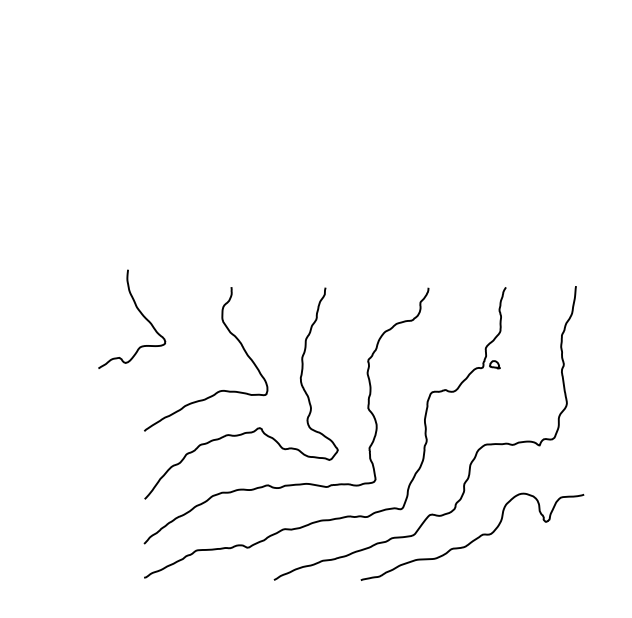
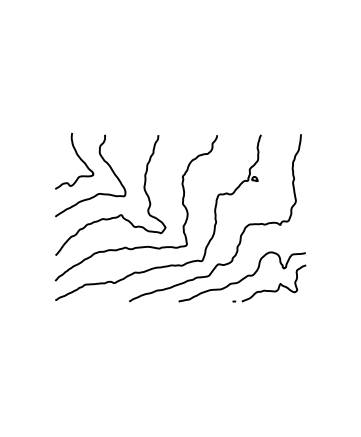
curve: (141, 316) -> (79, 159), moved
part: (520, 560) -> (269, 290), added

